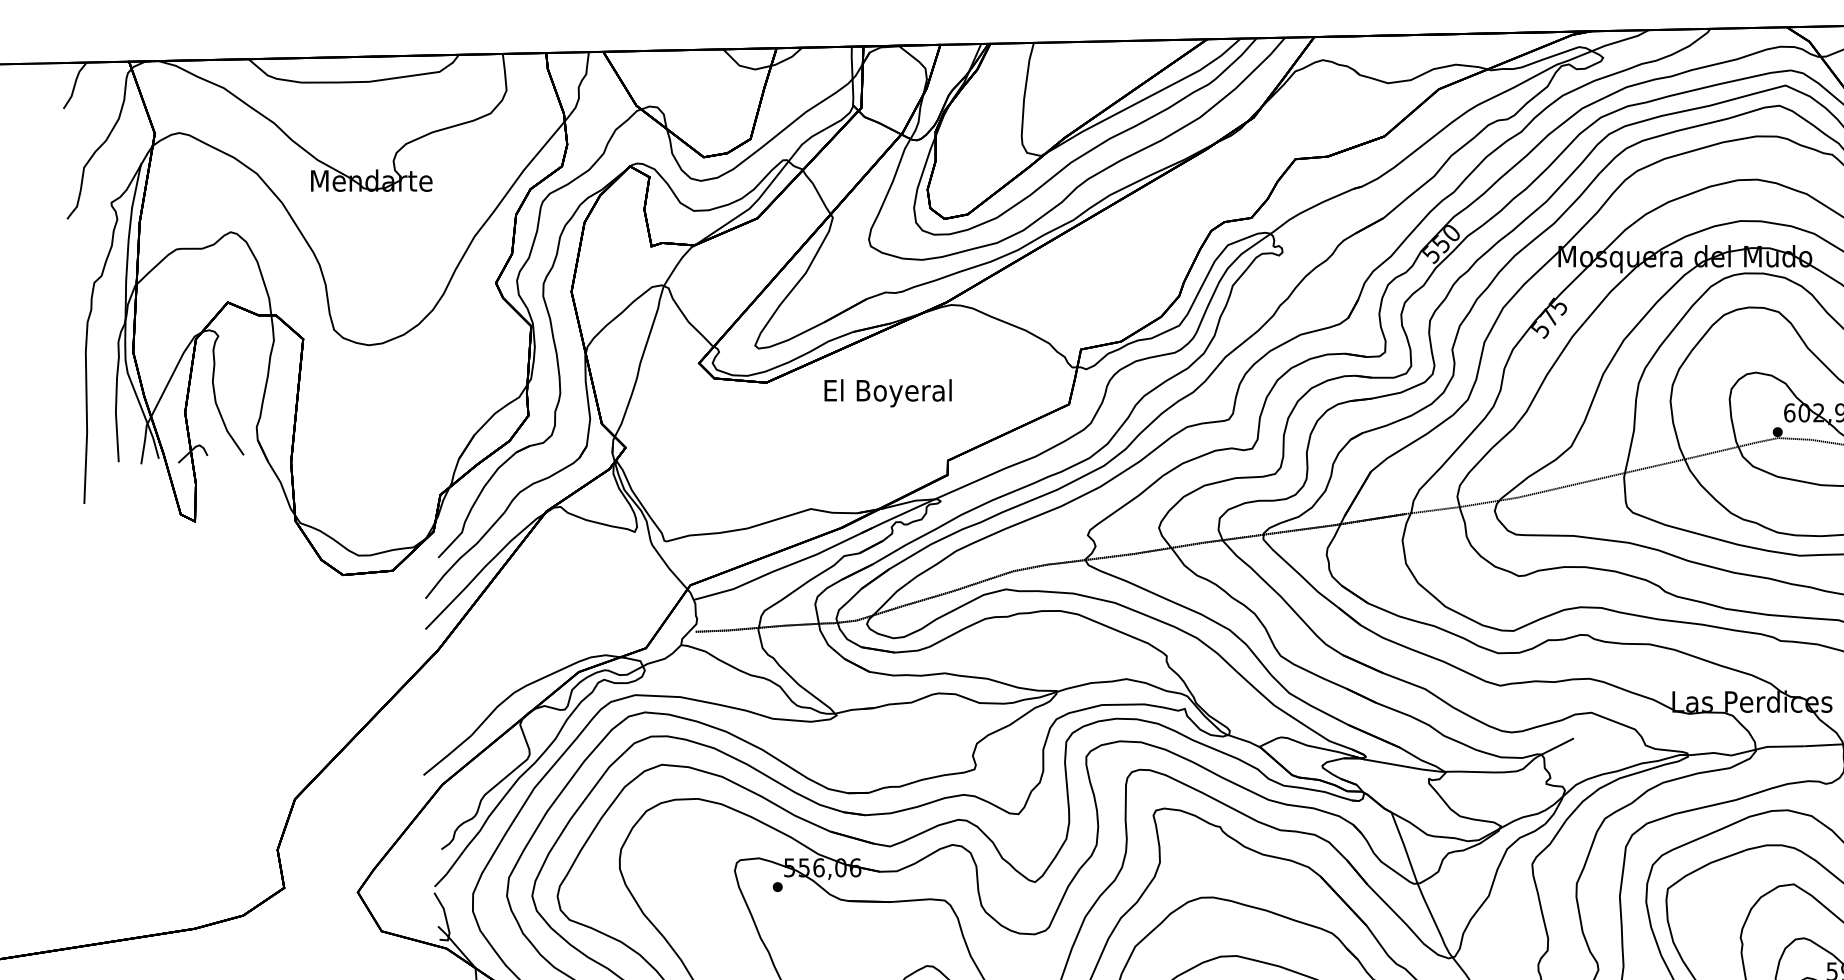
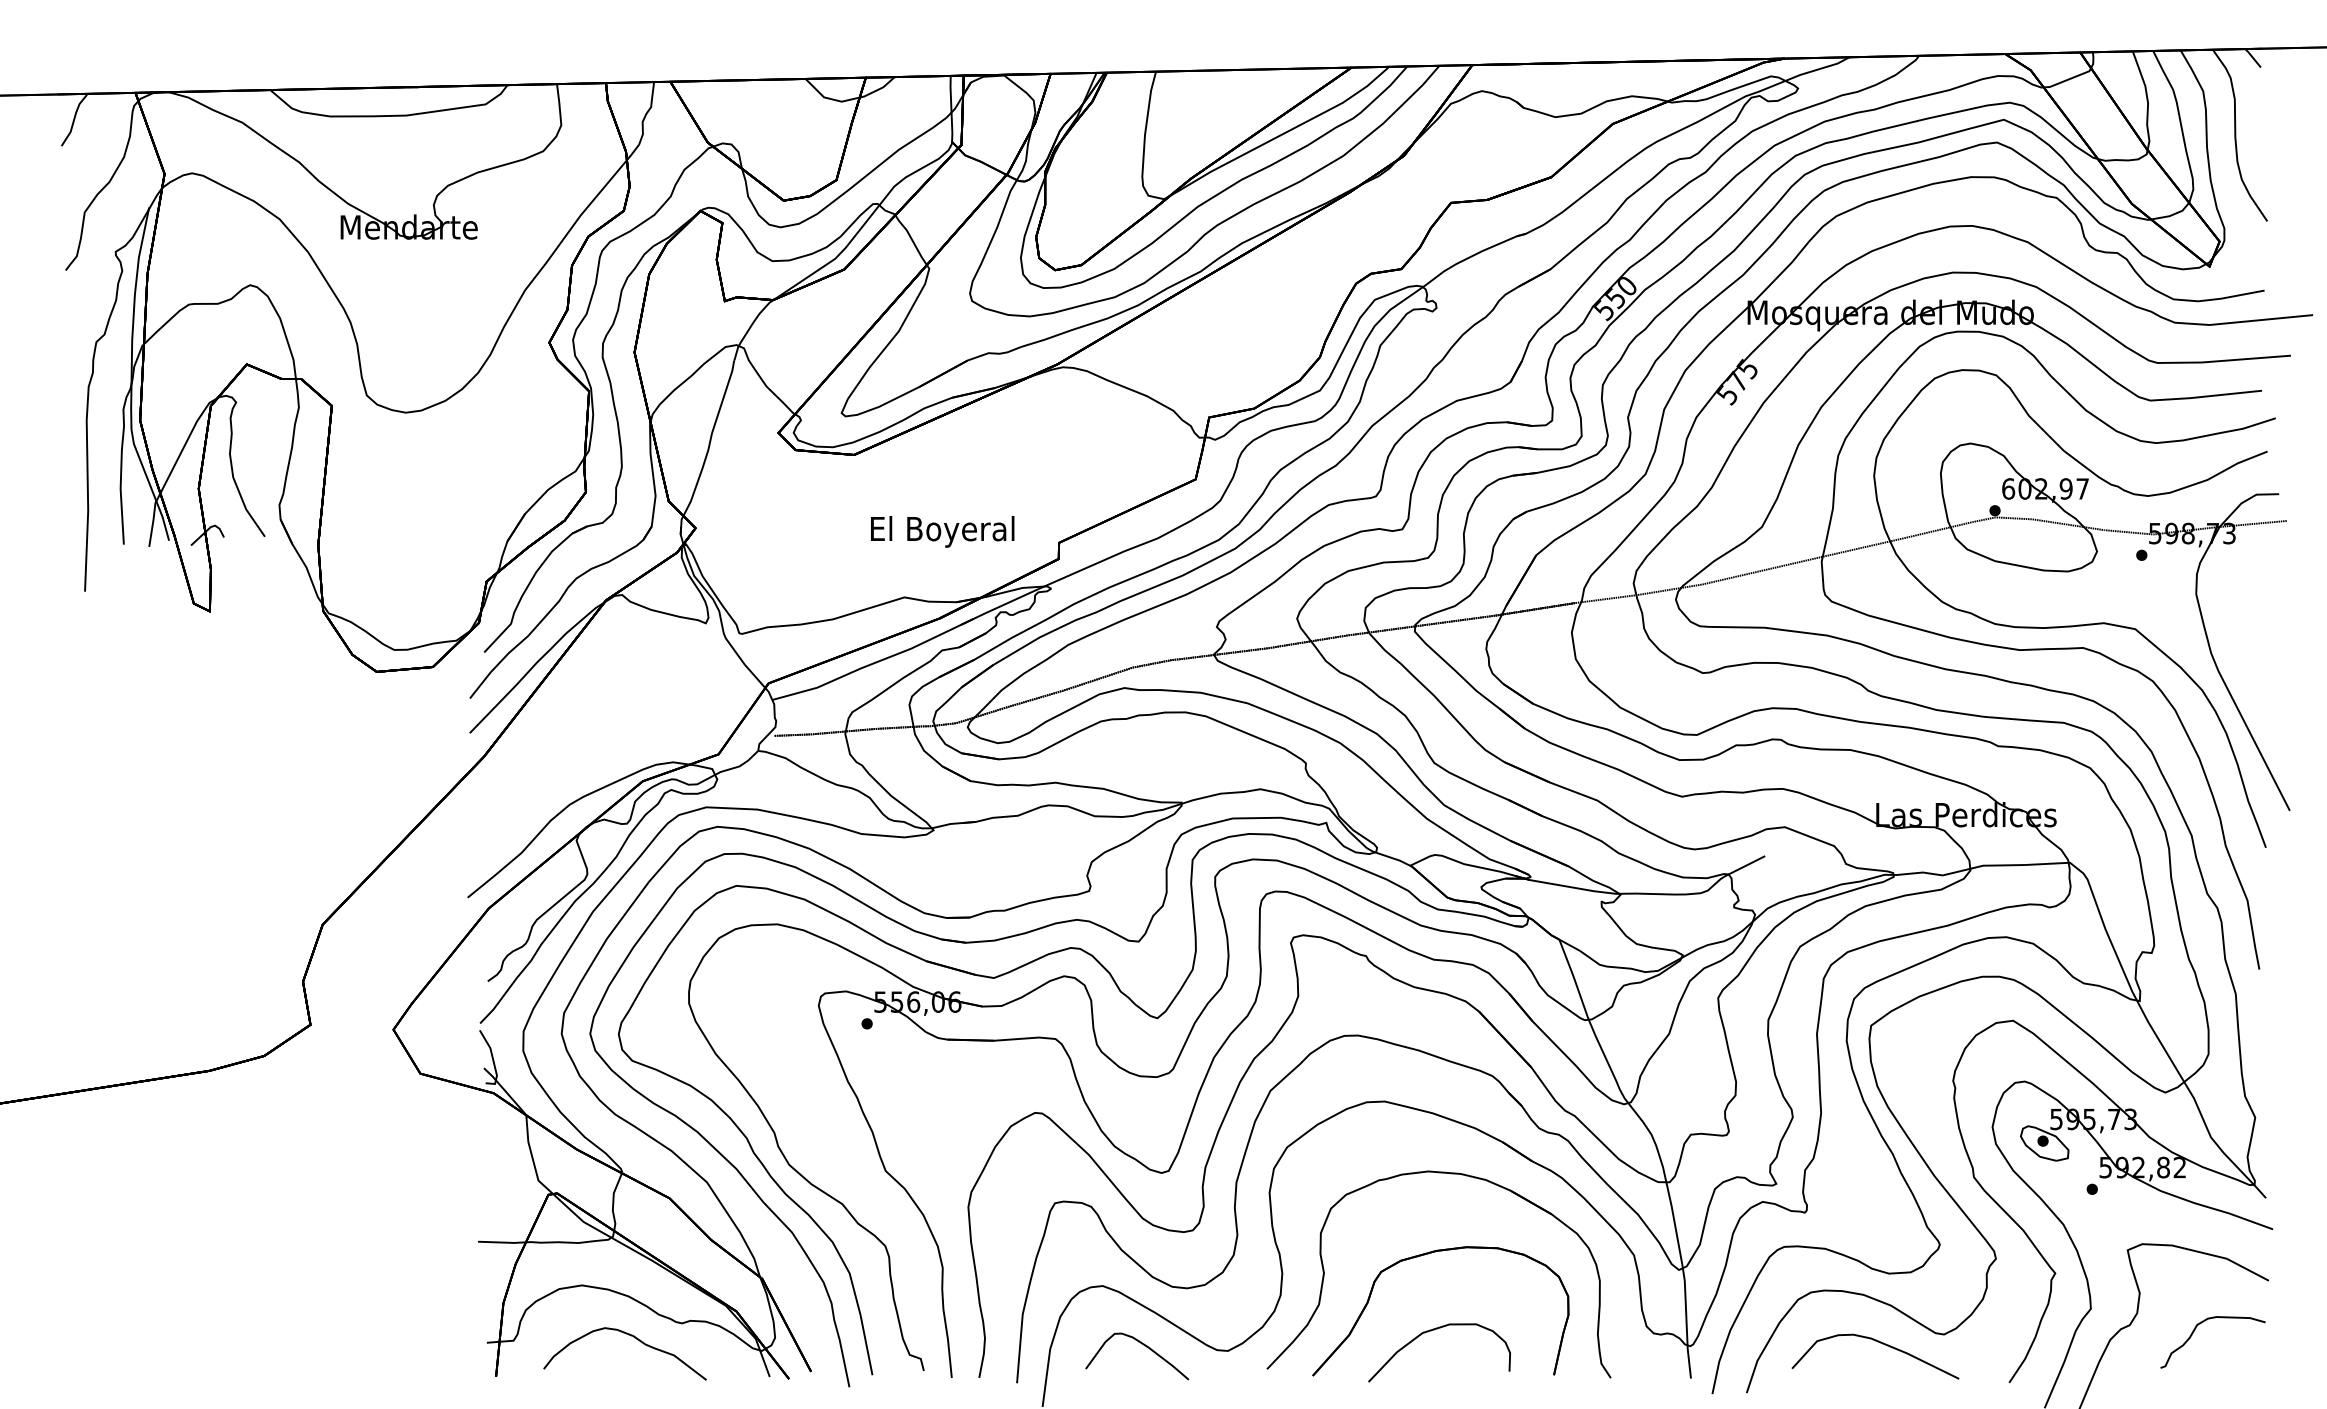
text: (888, 392) -> (942, 531), moved

